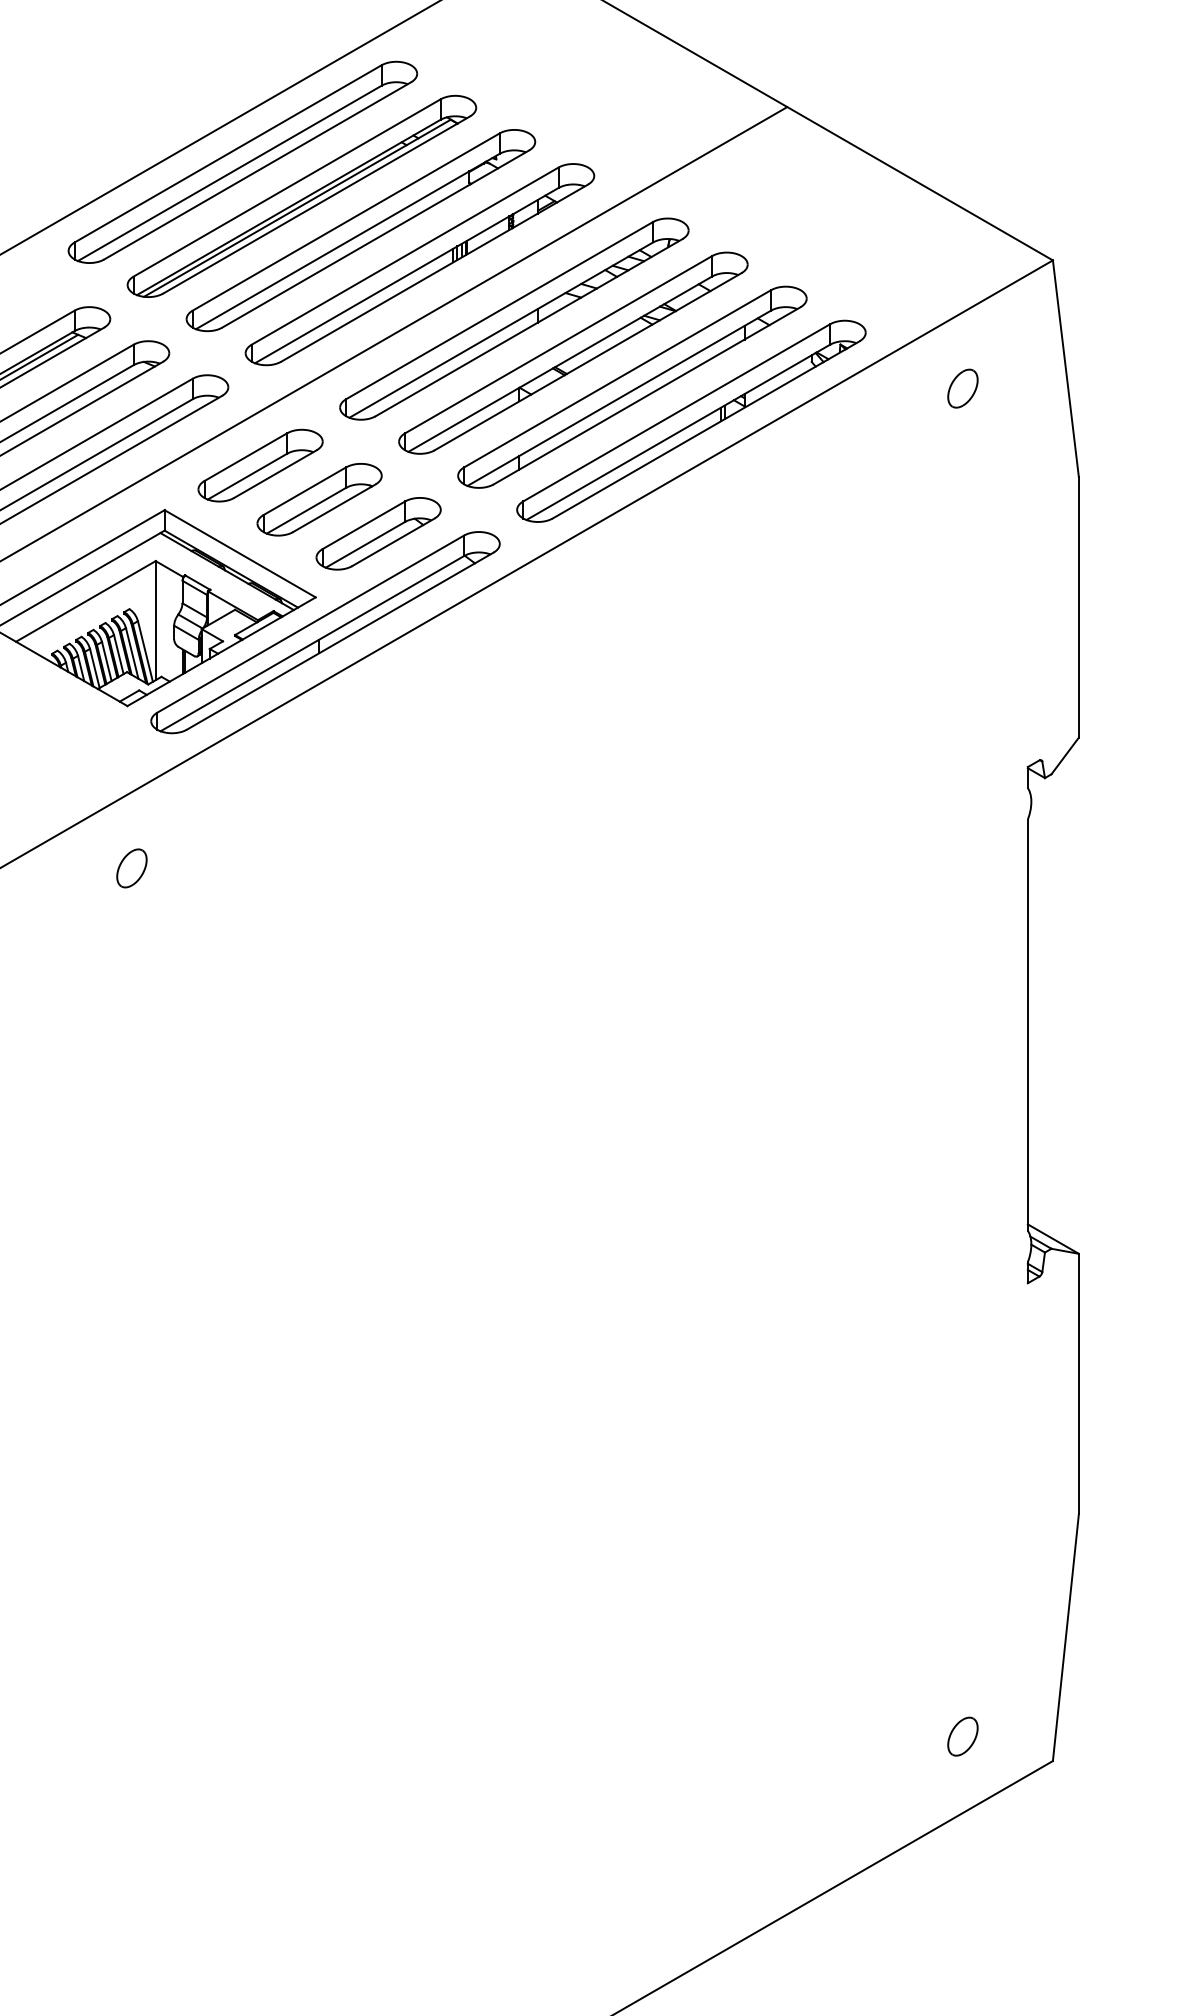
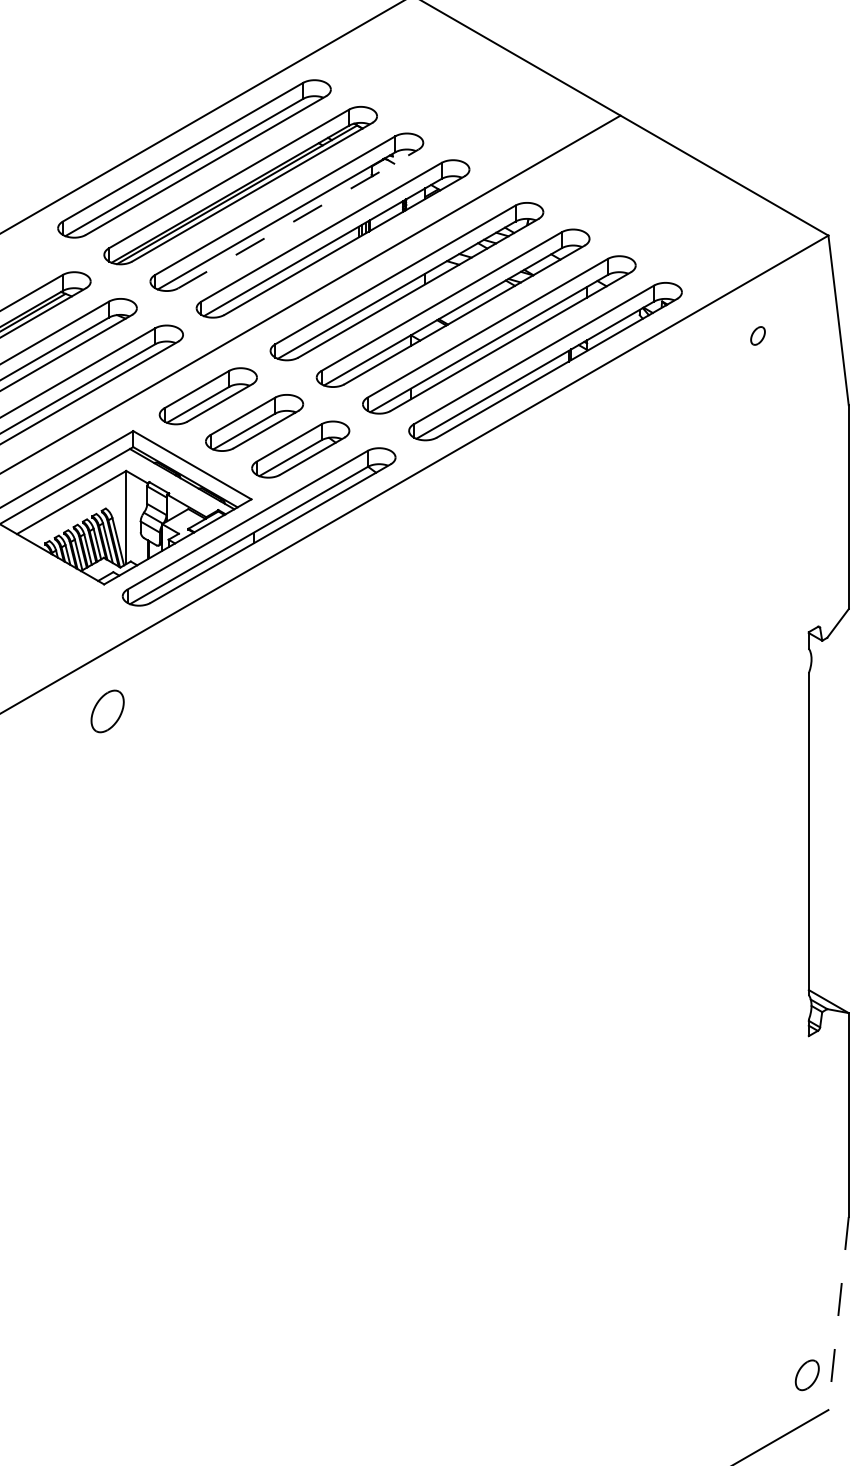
line: (376, 238) -> (299, 218), solid -> dashed
part: (962, 388) -> (757, 335), size x0.6
part: (131, 868) -> (107, 711), size x1.4
line: (1065, 1638) -> (838, 1314), solid -> dashed
part: (962, 1736) -> (806, 1375), moved

